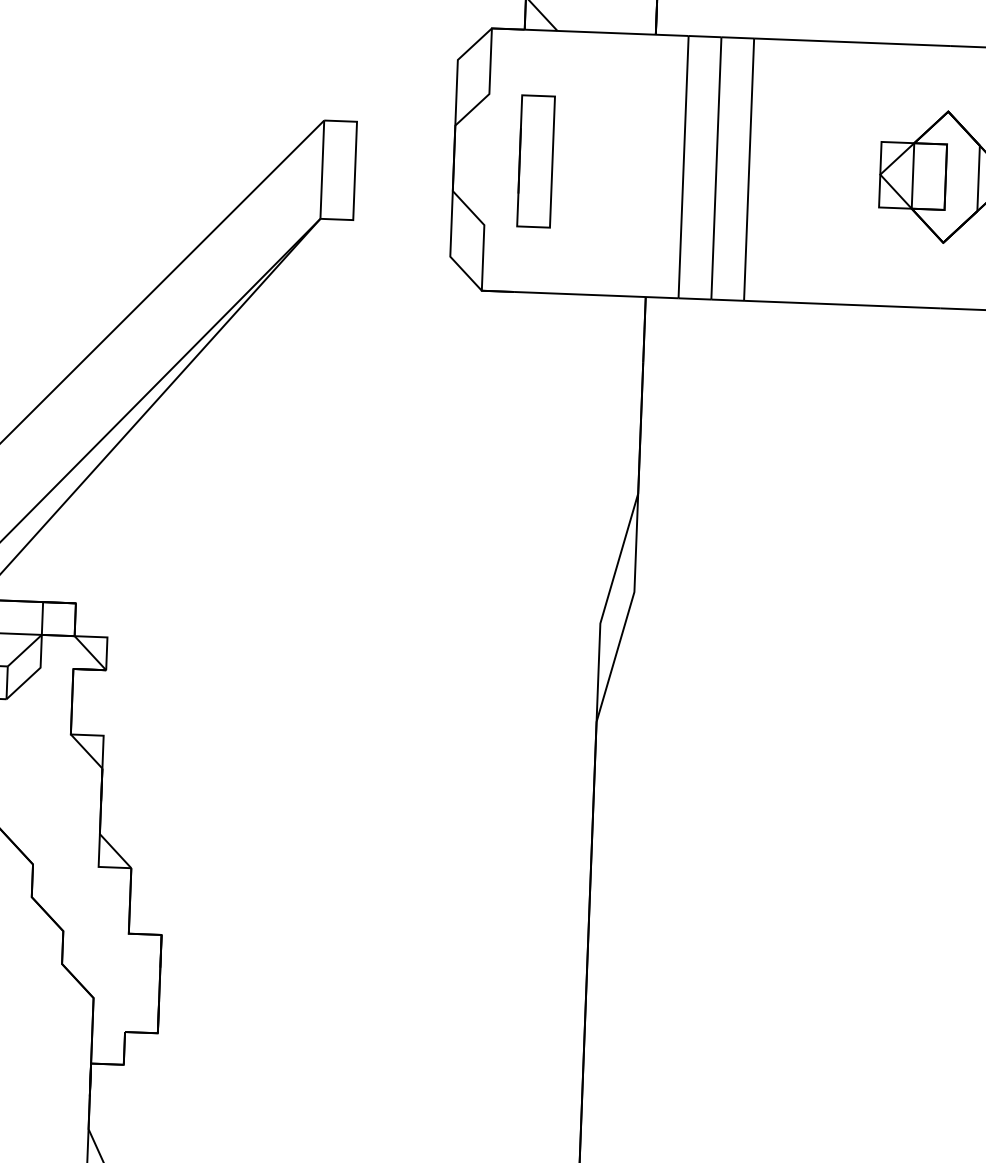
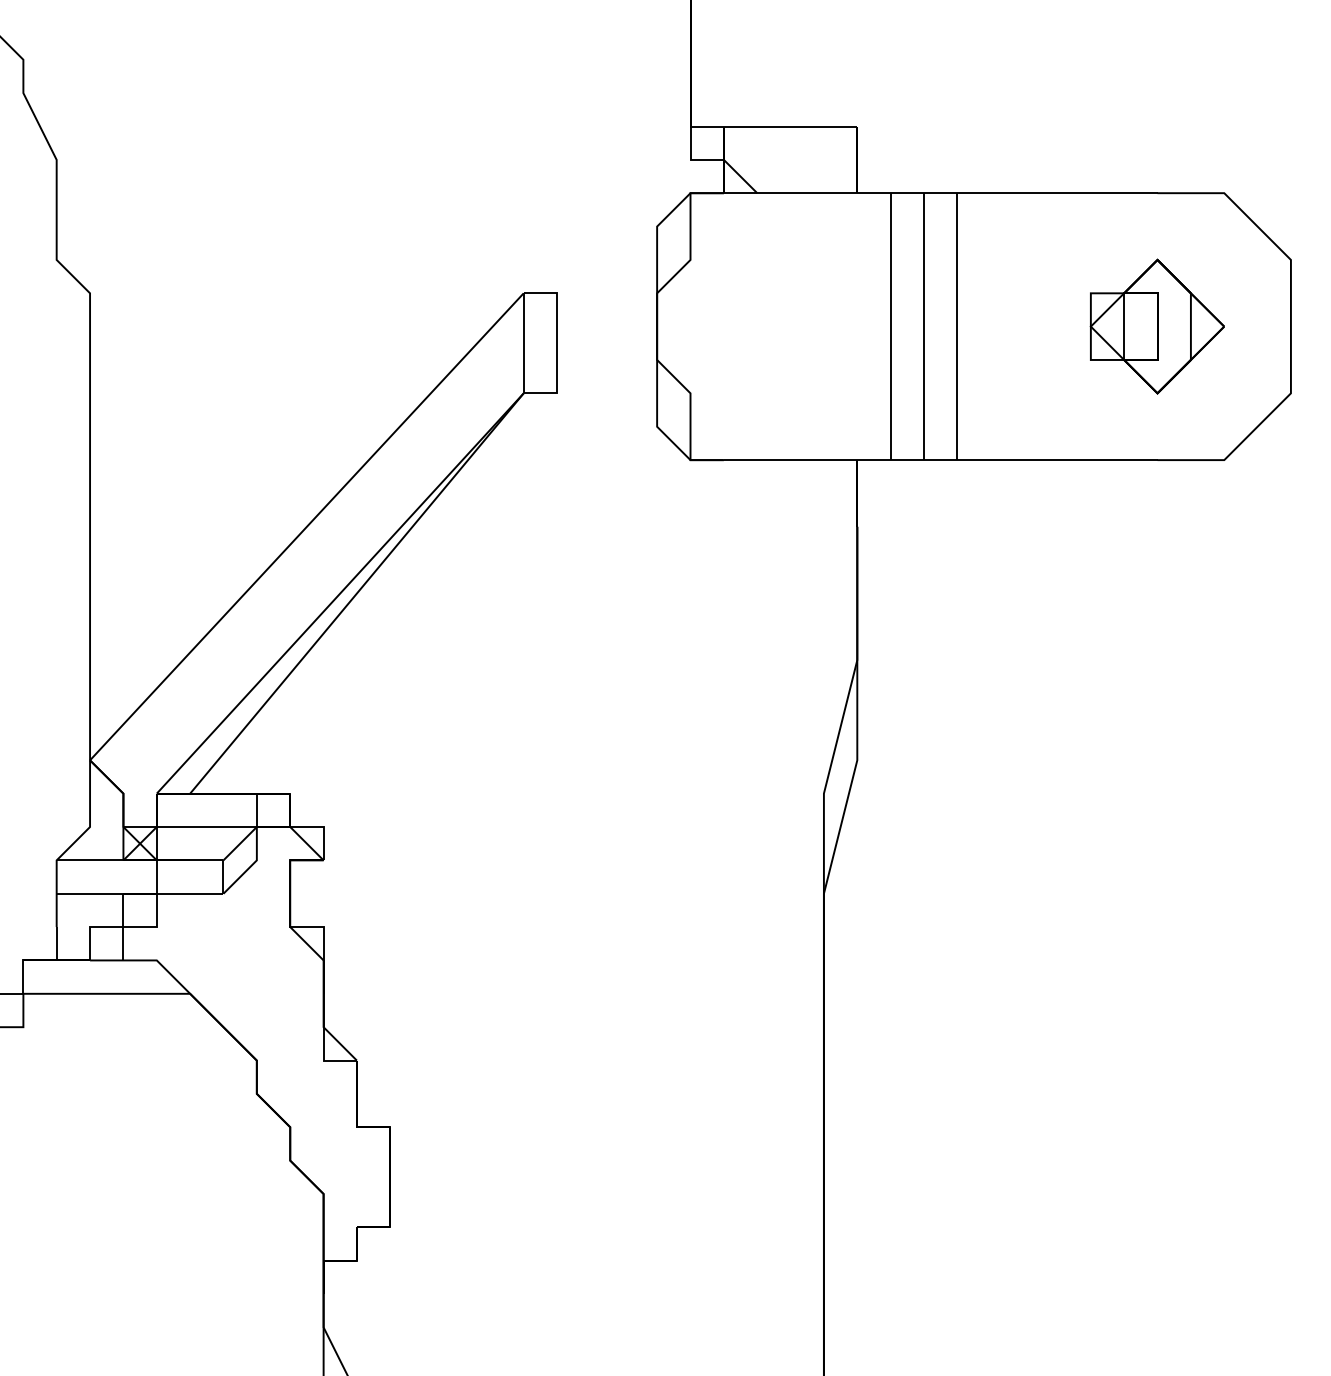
part: (536, 161) -> (740, 326), removed

